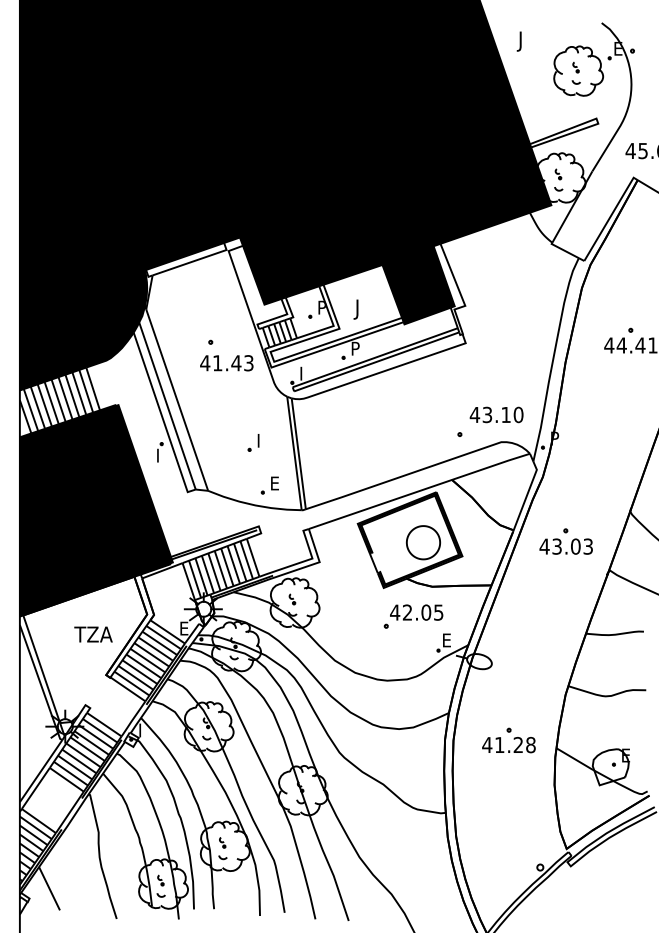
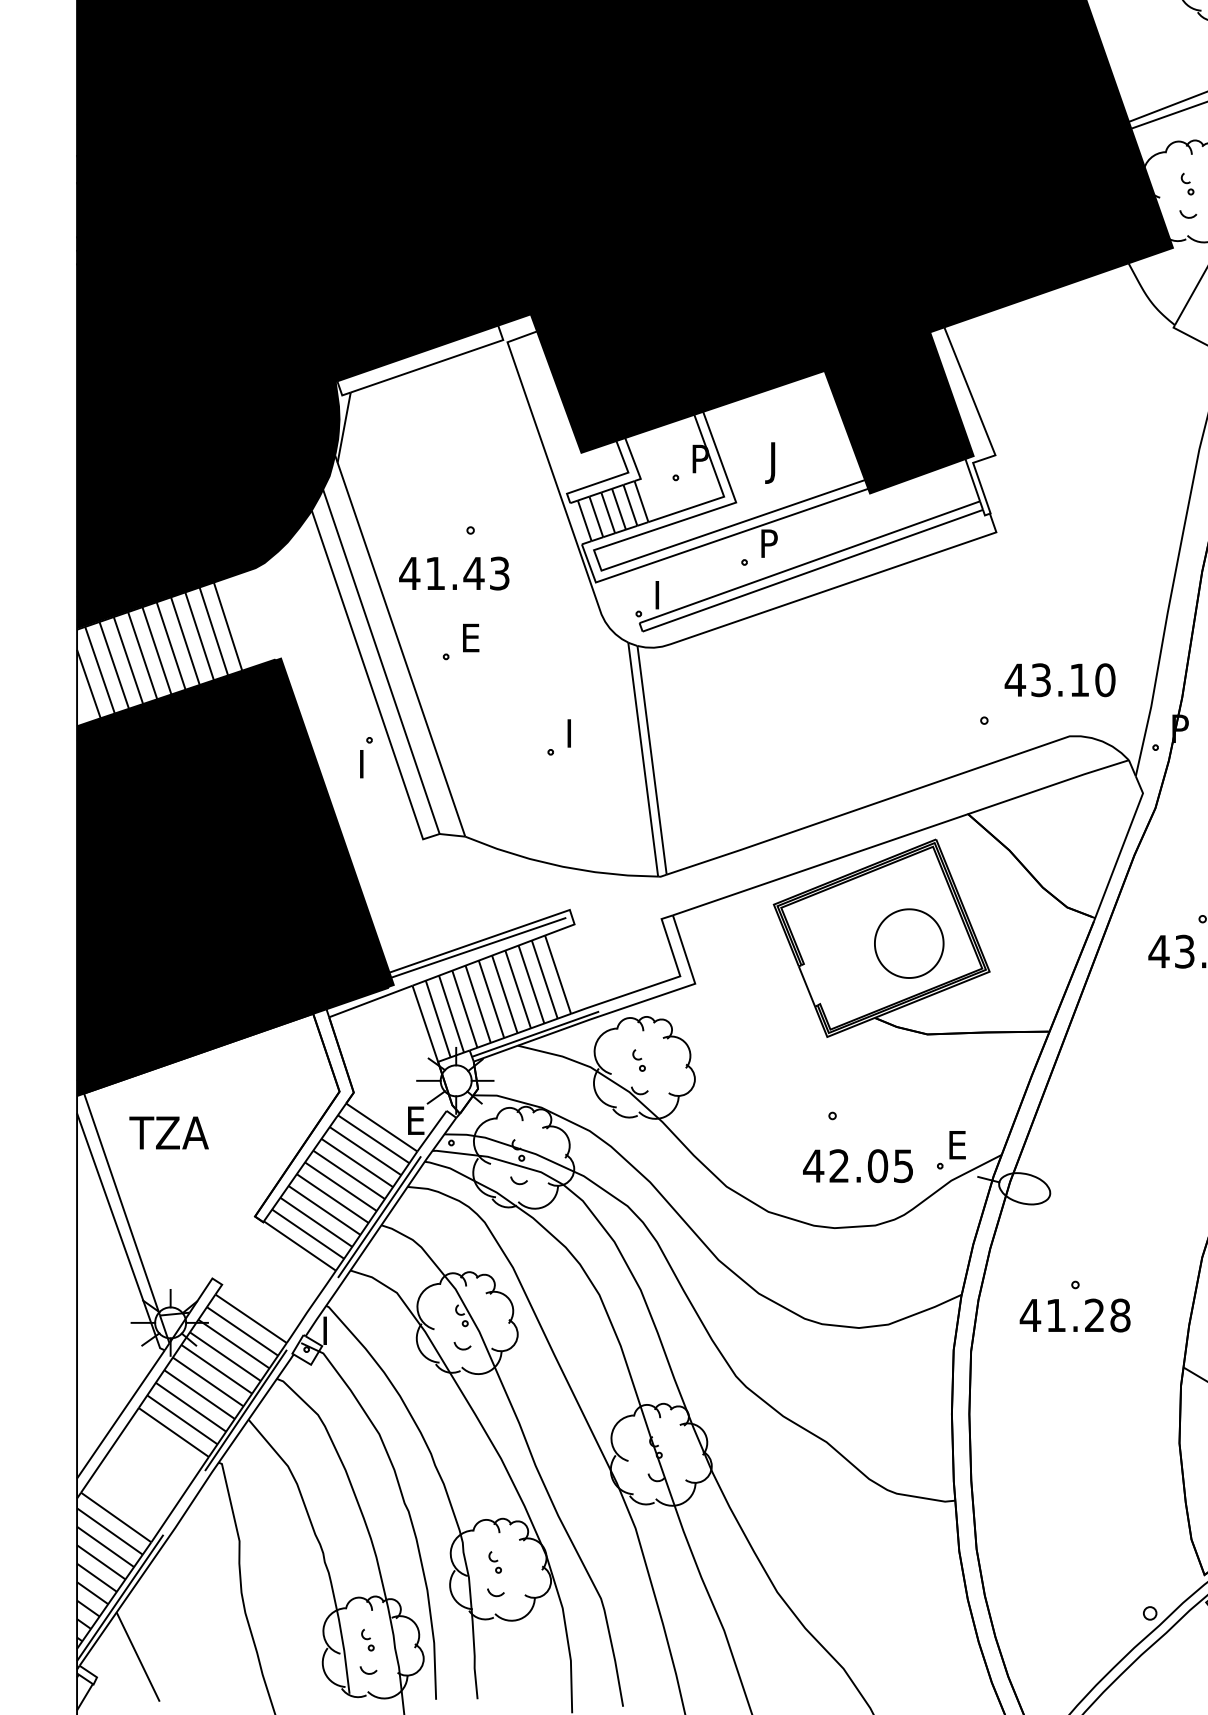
text: (226, 363) -> (453, 574), moved
part: (269, 485) -> (459, 642), moved
text: (416, 612) -> (857, 1165), moved
text: (93, 634) -> (169, 1132), moved
part: (508, 740) -> (1074, 1306), moved

